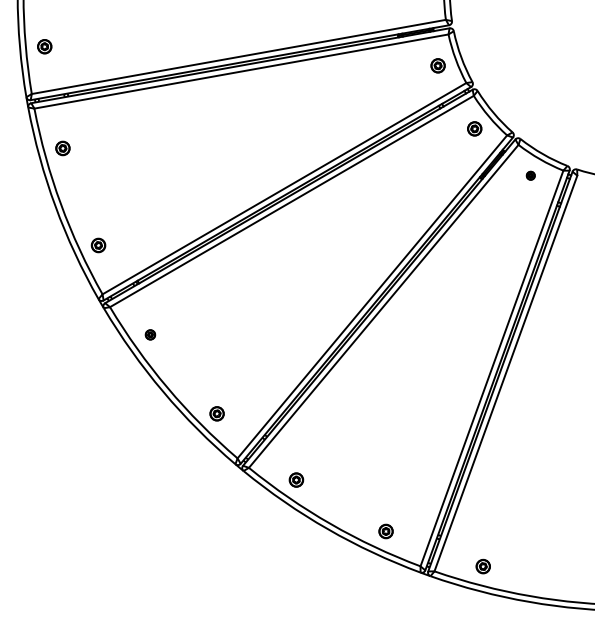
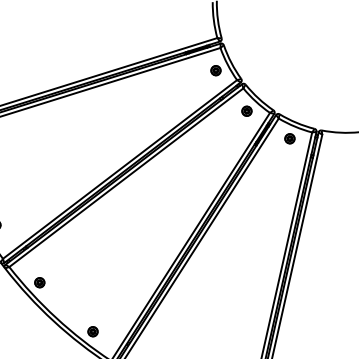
part: (530, 175) -> (289, 138), size x1.67
part: (150, 334) -> (39, 282), size x1.43

